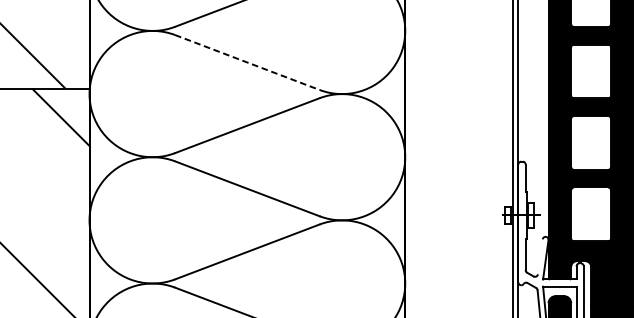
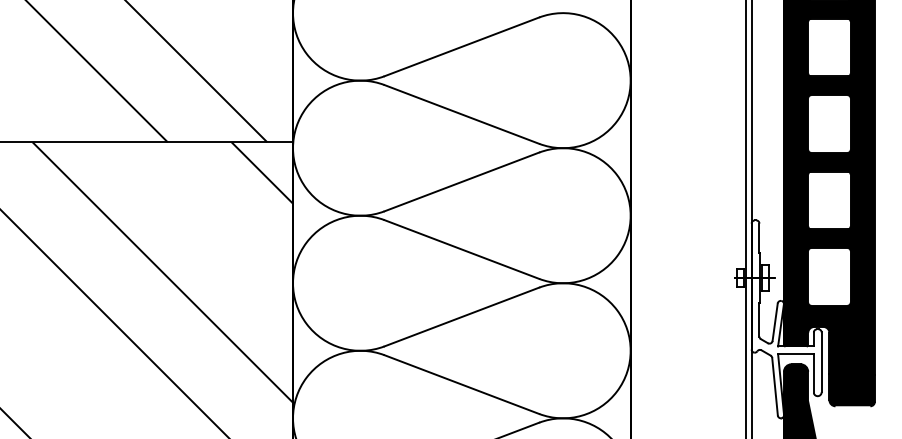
line: (247, 62) -> (461, 114), dashed -> solid
line: (539, 256) -> (774, 321), added

